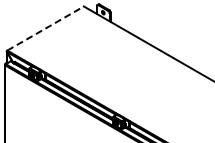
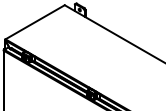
line: (46, 28) -> (35, 22), dashed -> solid

